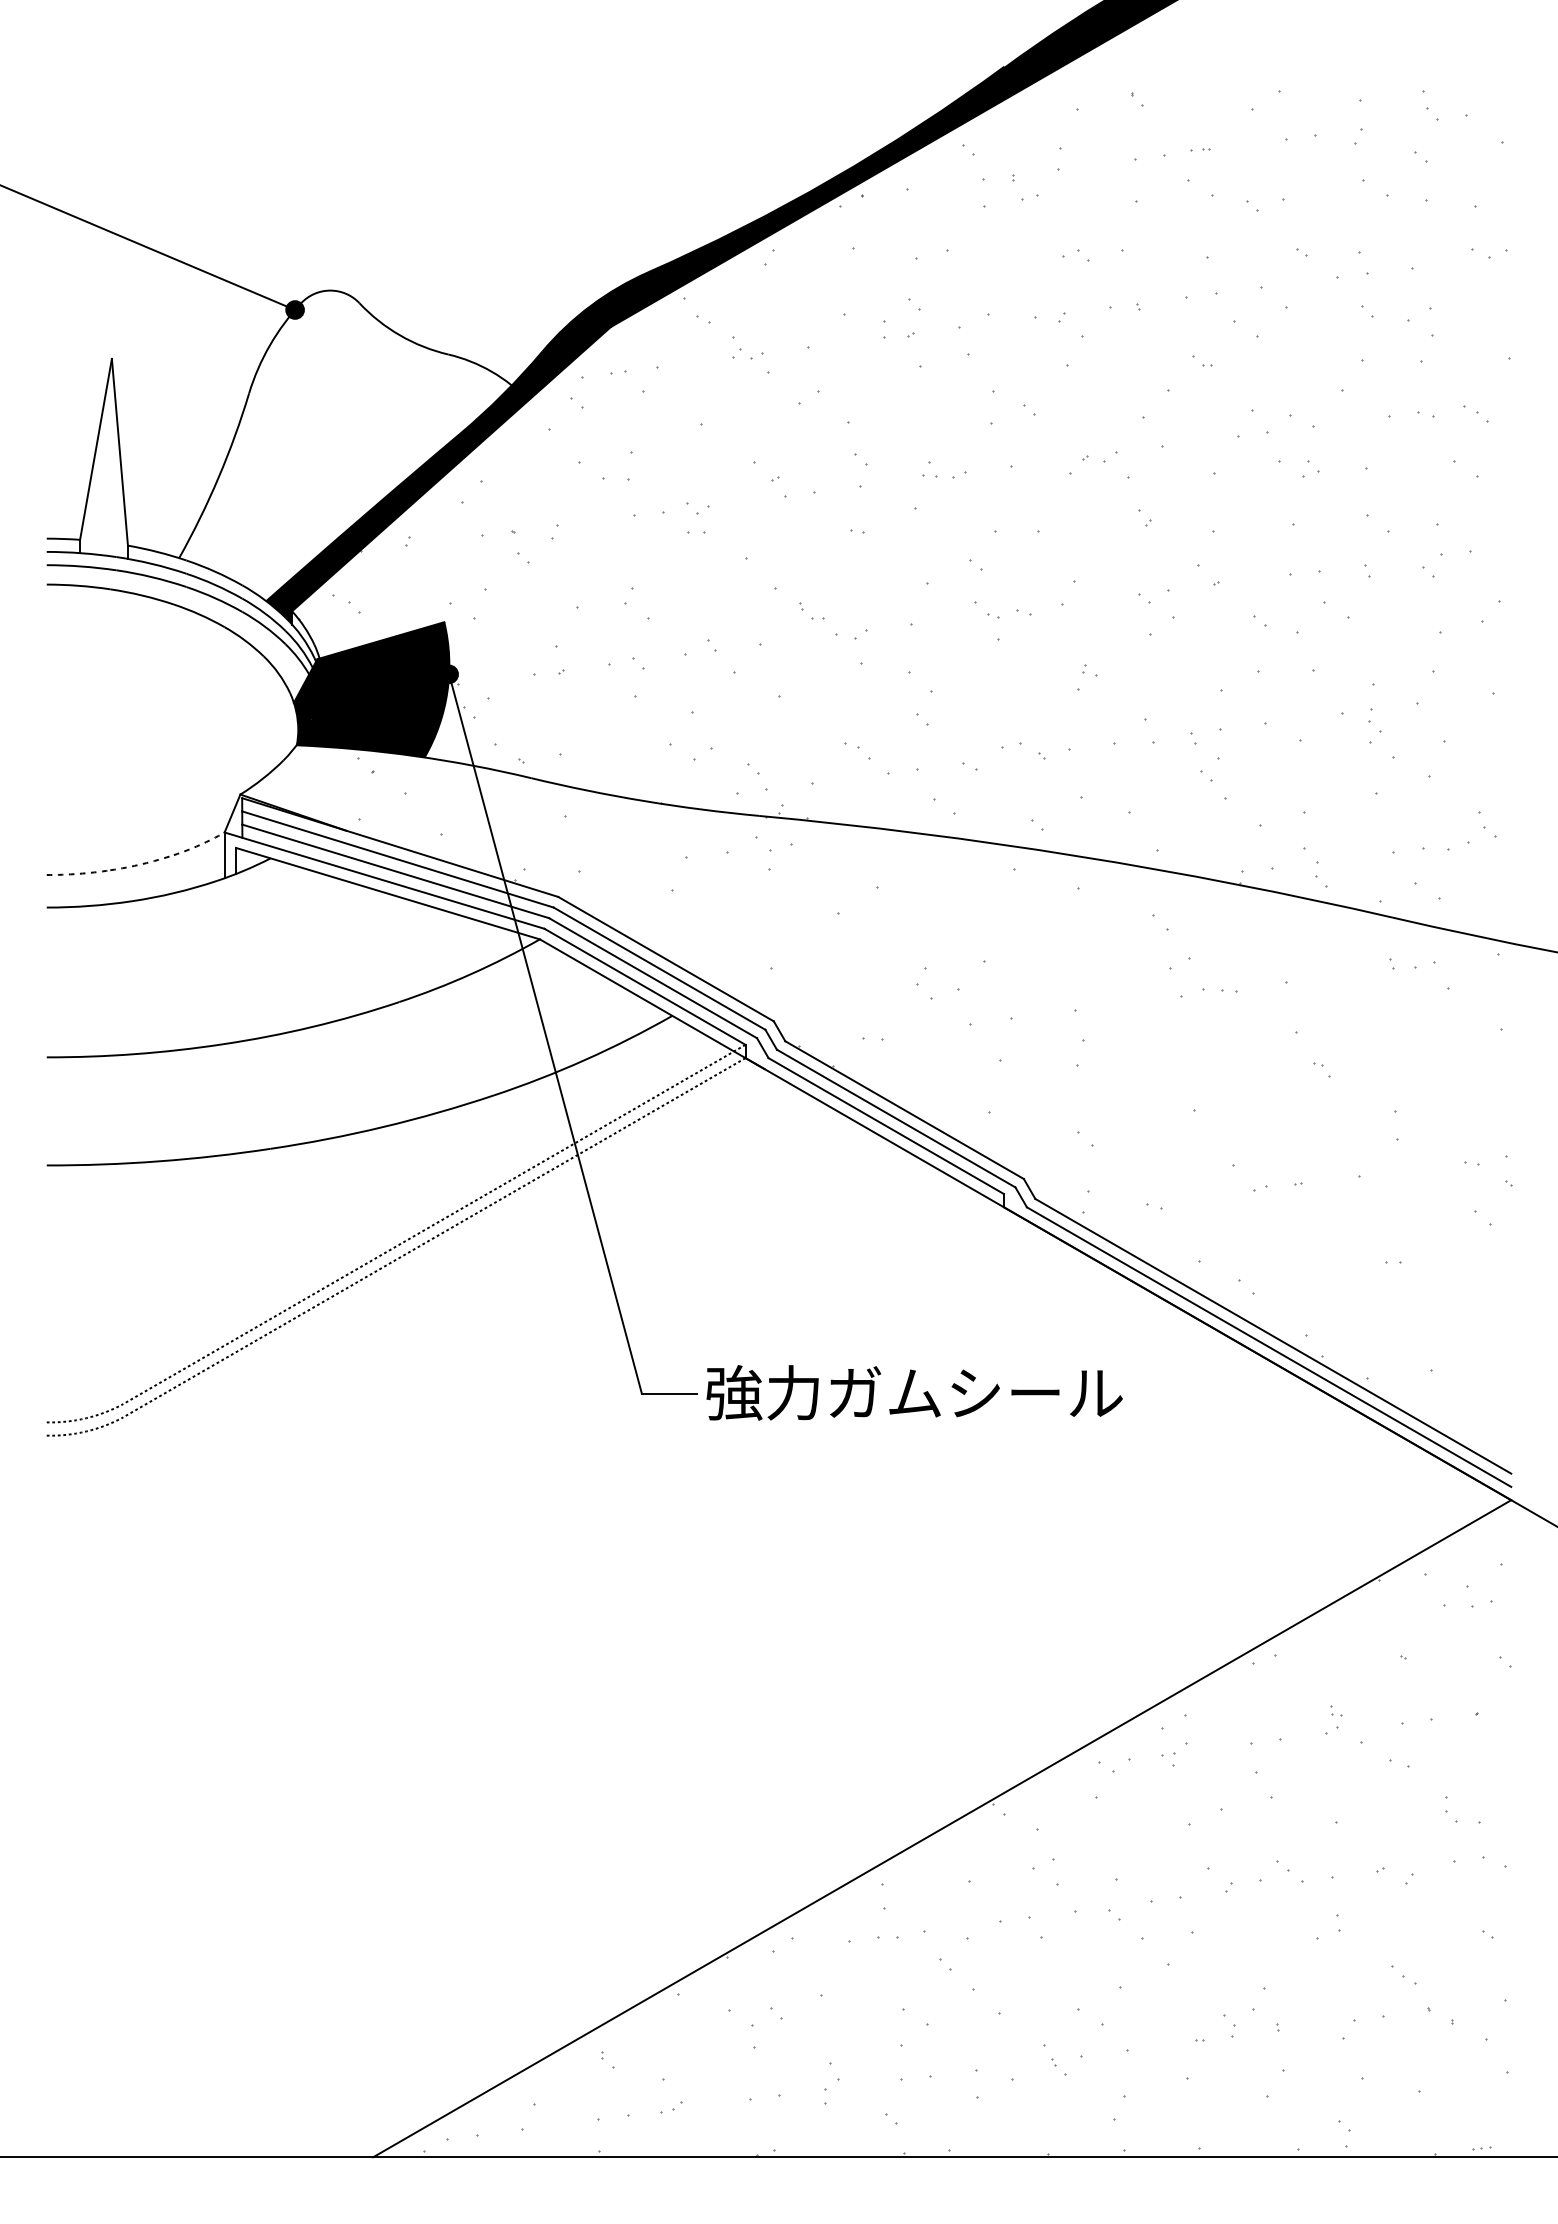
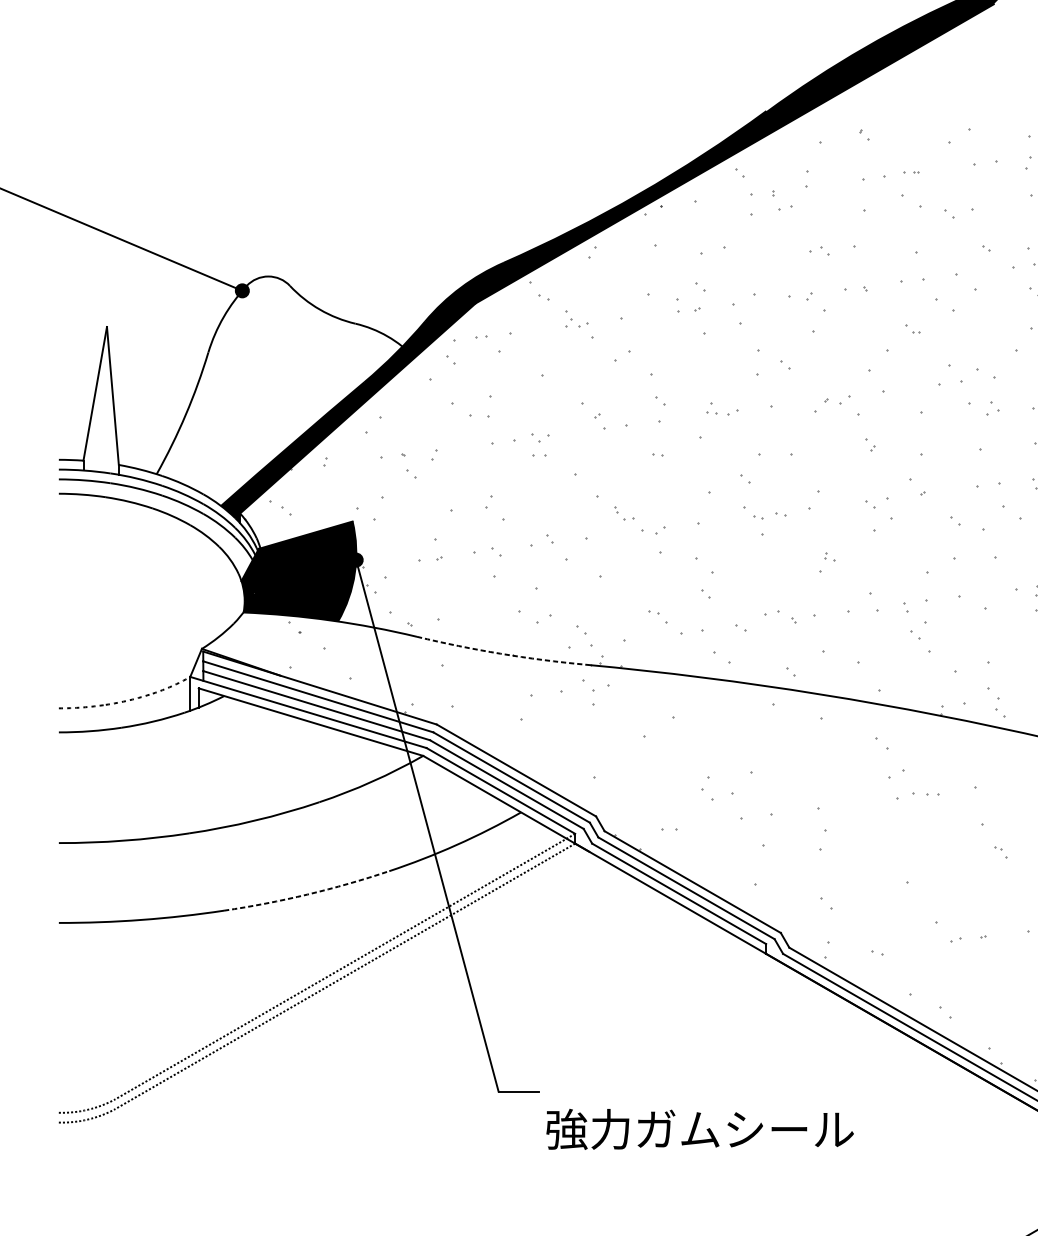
arc: (644, 801) -> (500, 654), solid -> dashed
arc: (383, 1127) -> (307, 894), solid -> dashed
text: (914, 1392) -> (700, 1129), moved

